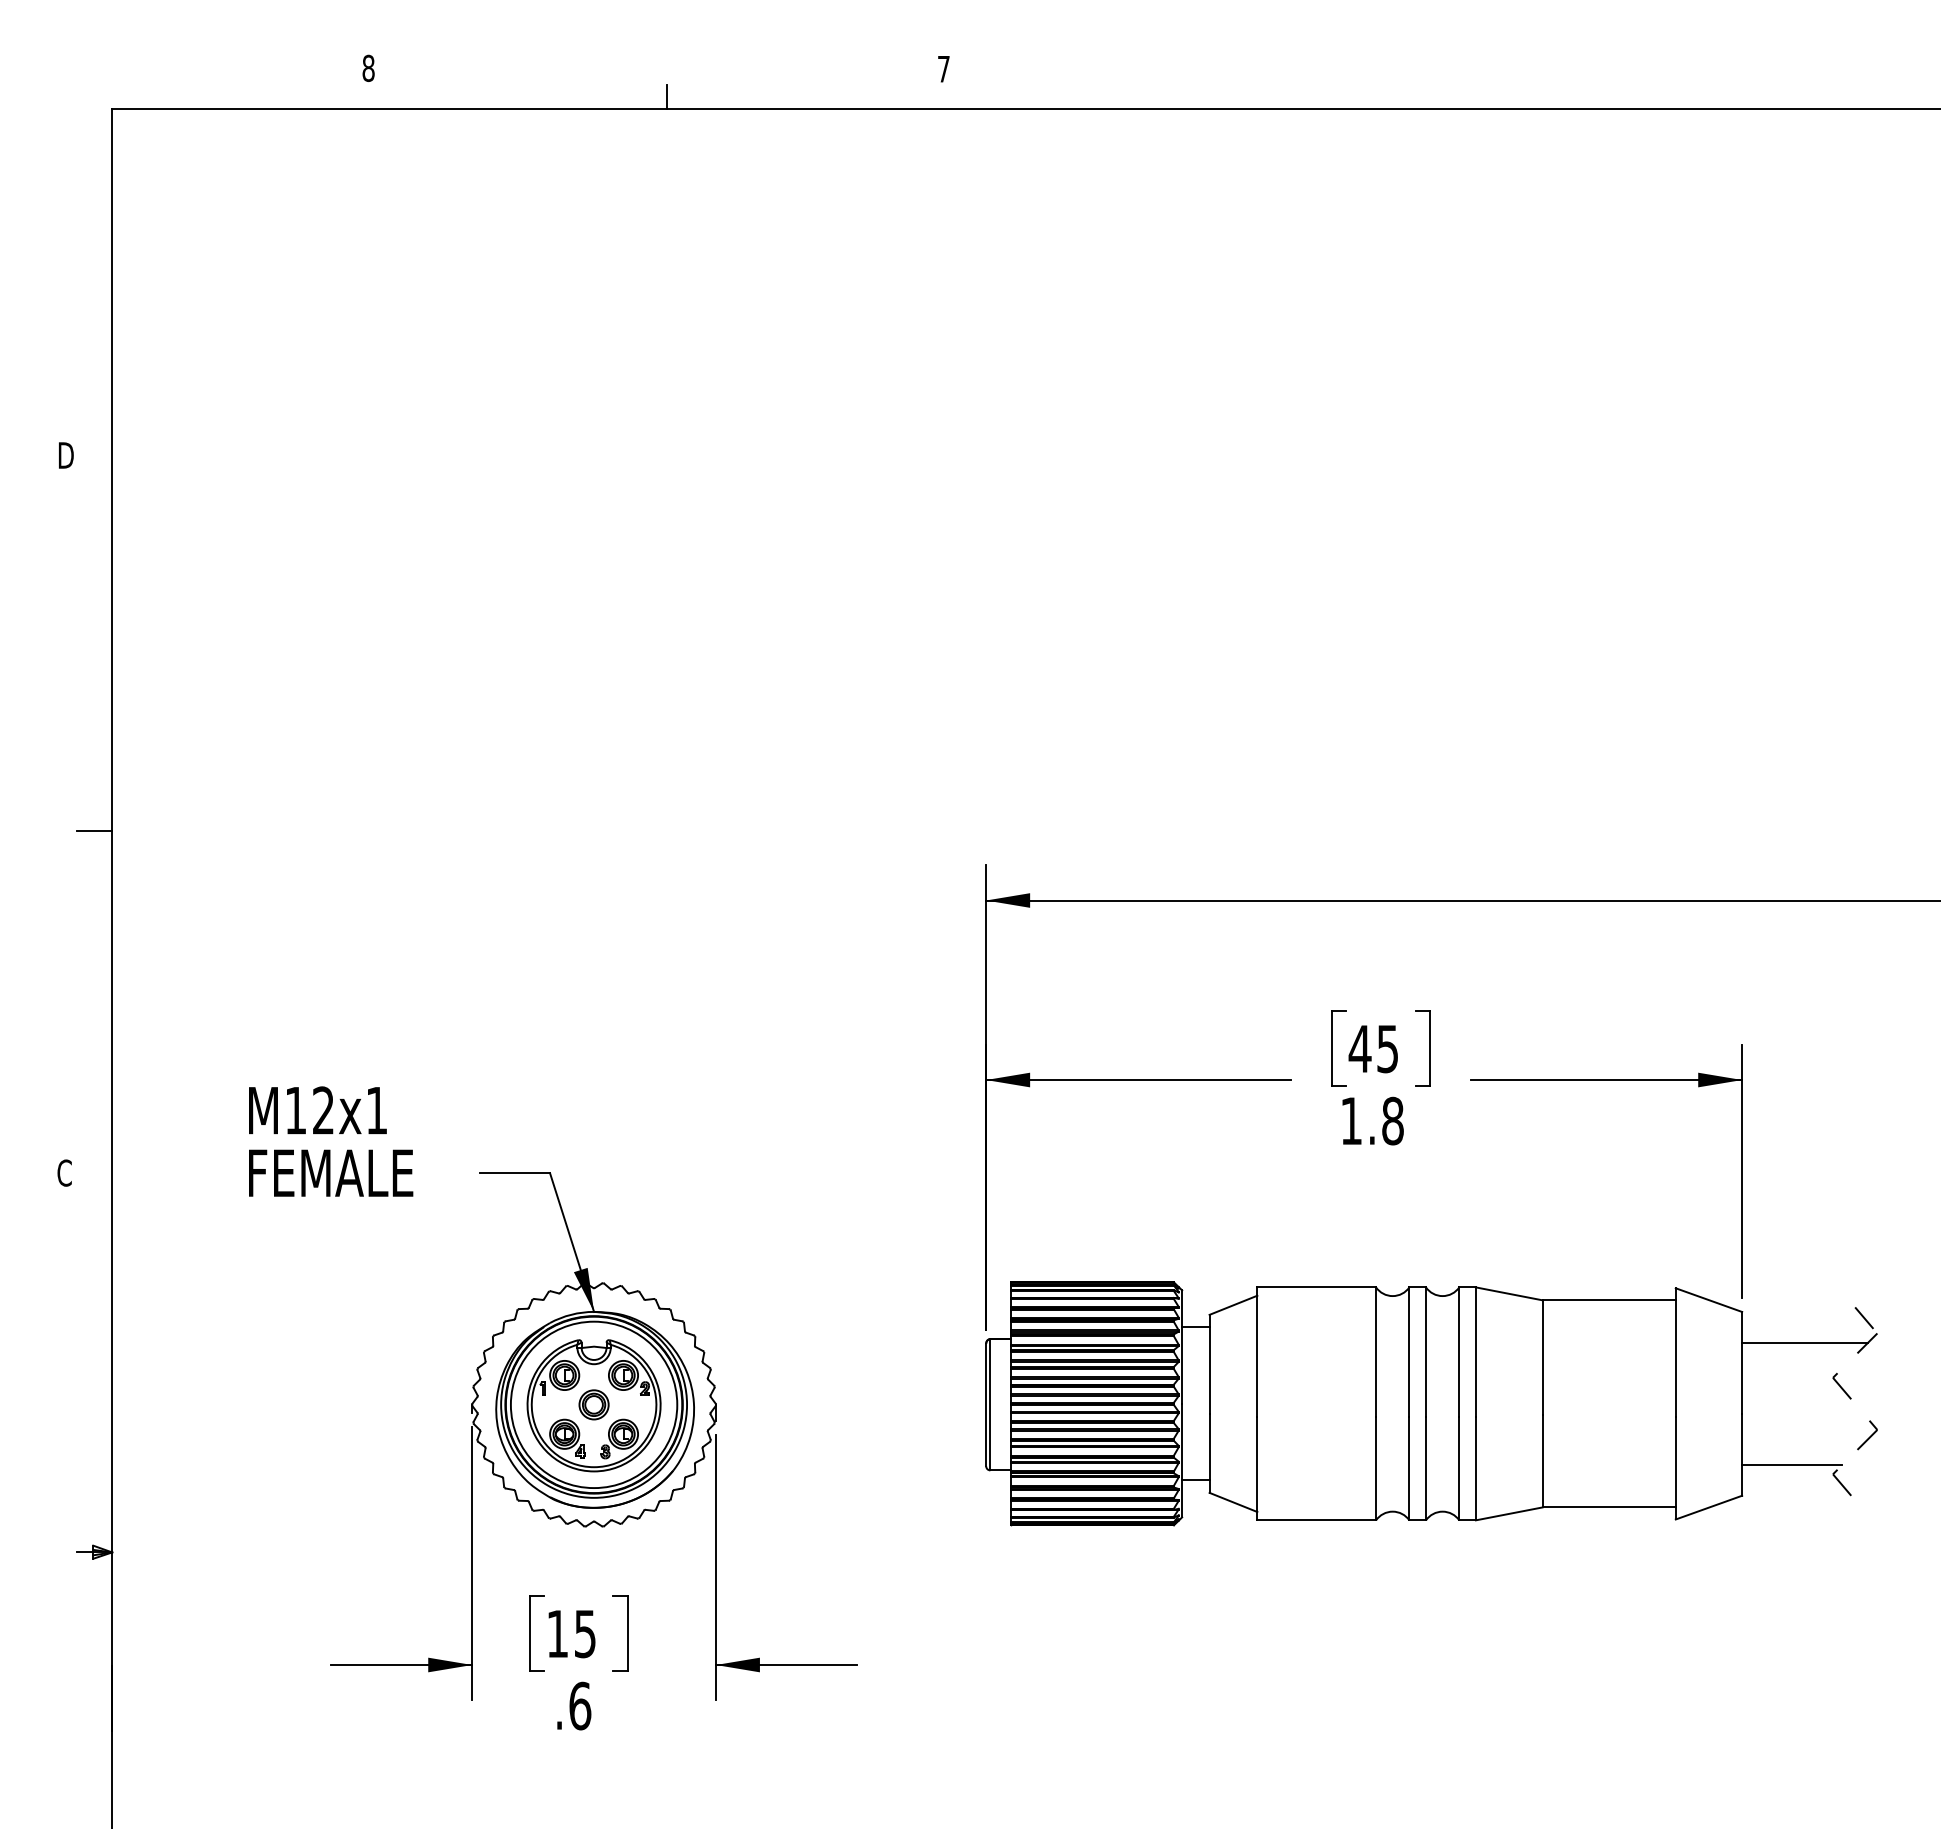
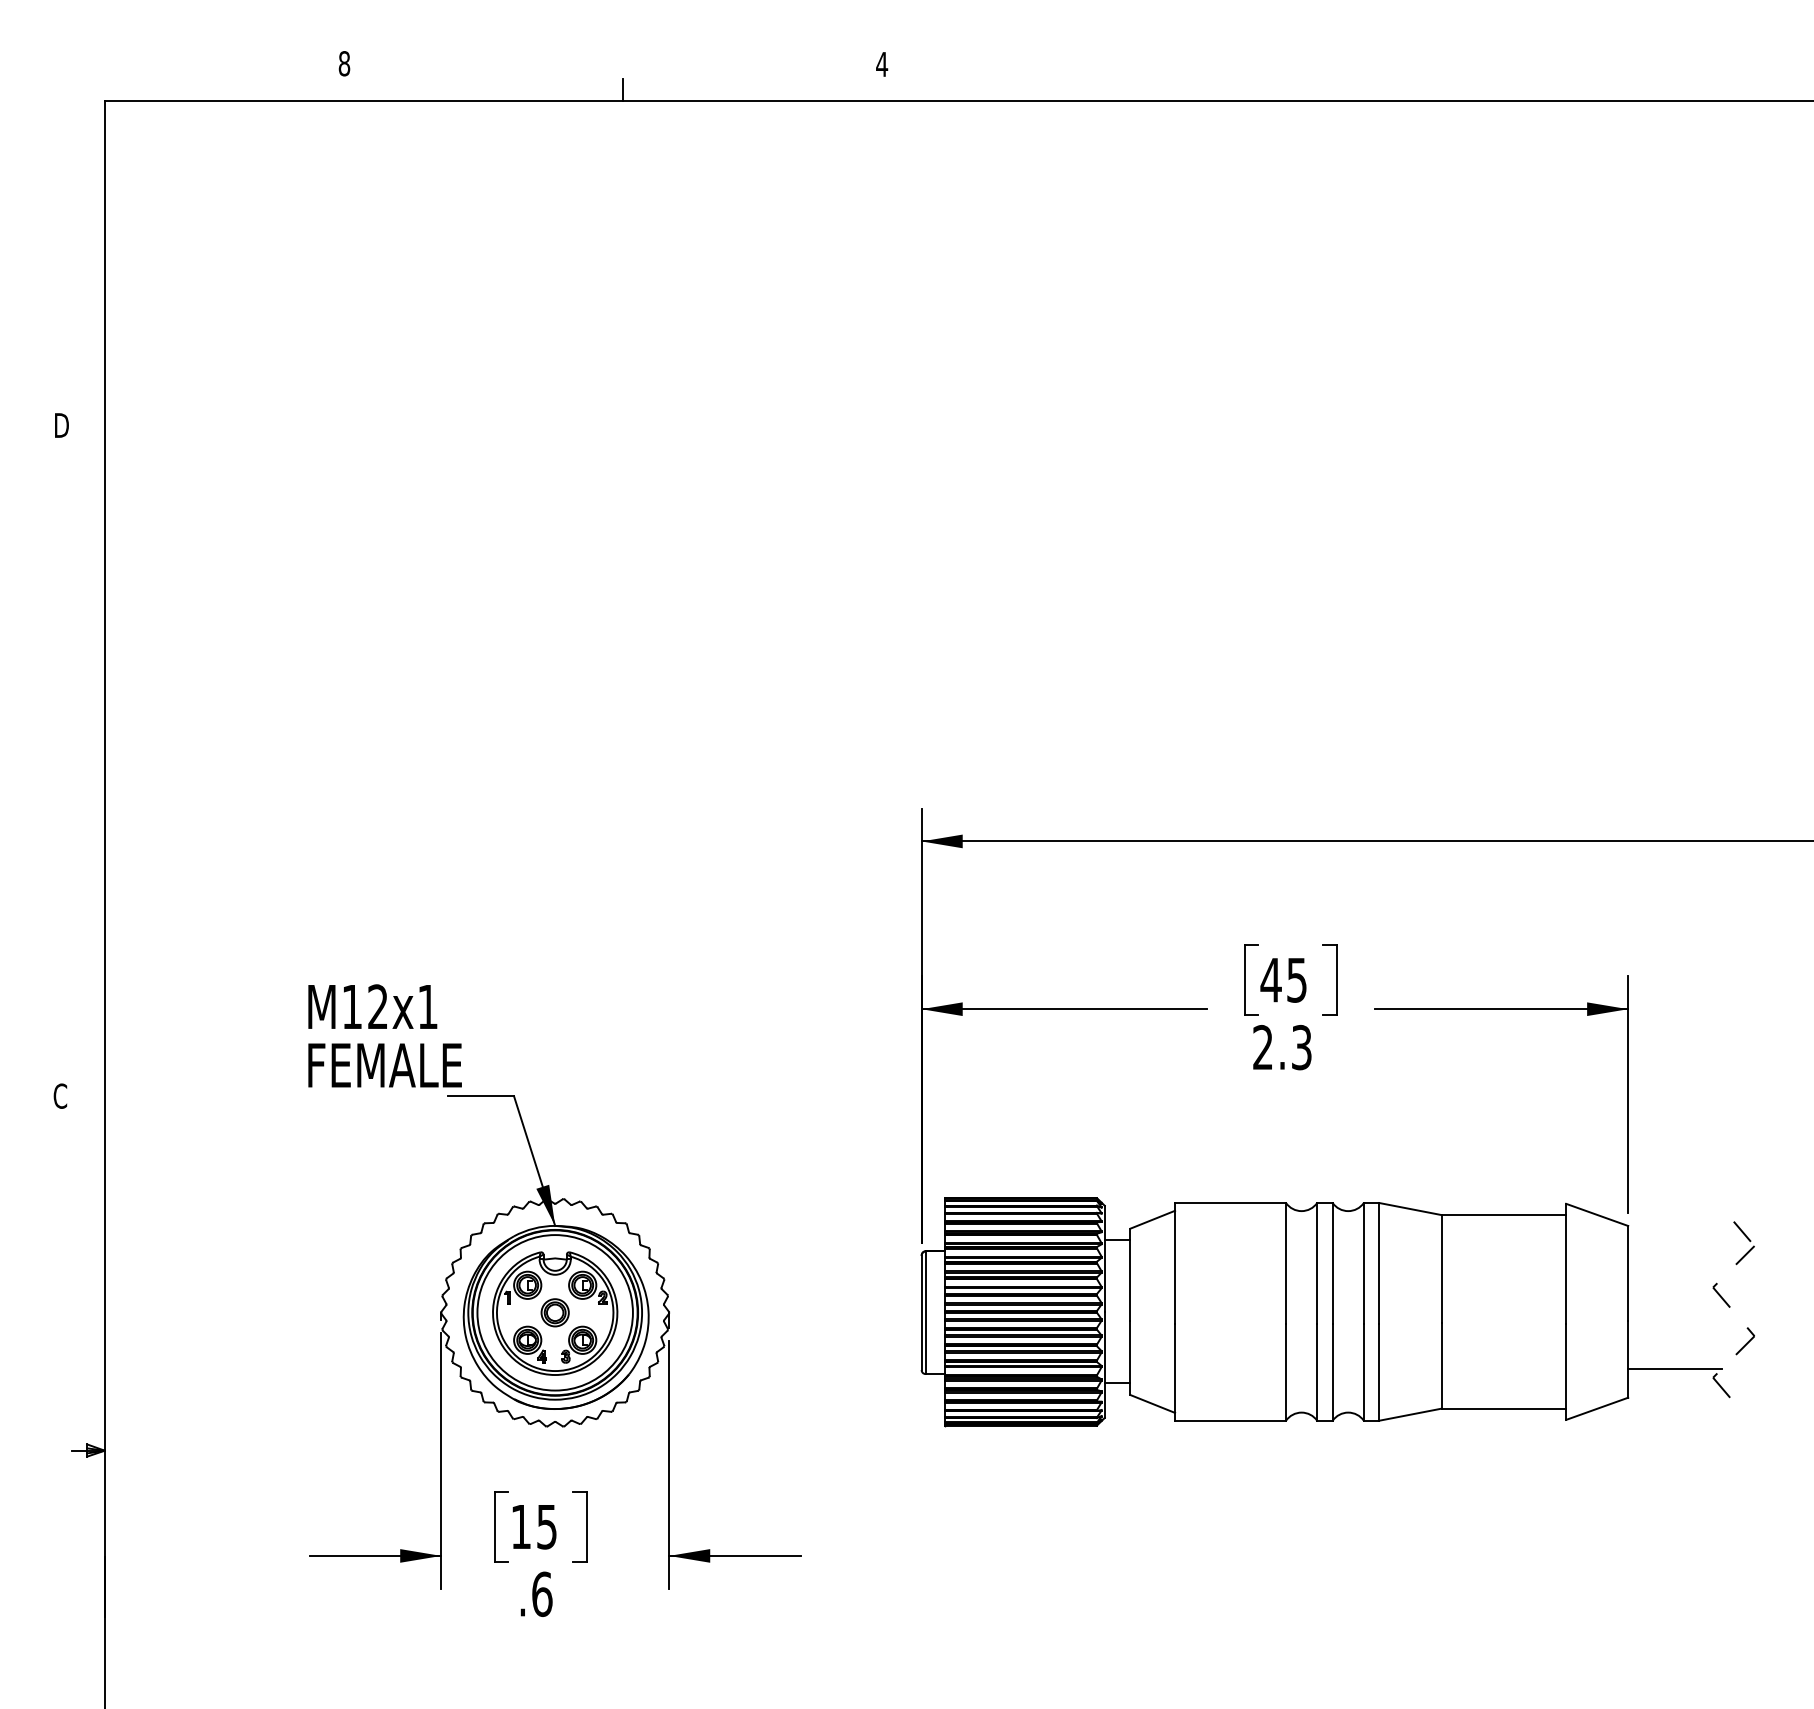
text: (943, 69) -> (881, 64), 7 -> 4
line: (94, 830) -> (88, 775), removed
text: (1372, 1120) -> (1282, 1047), 1.8 -> 2.3
text: (331, 1141) -> (385, 1035), moved
line: (1805, 1342) -> (1687, 1254), removed

